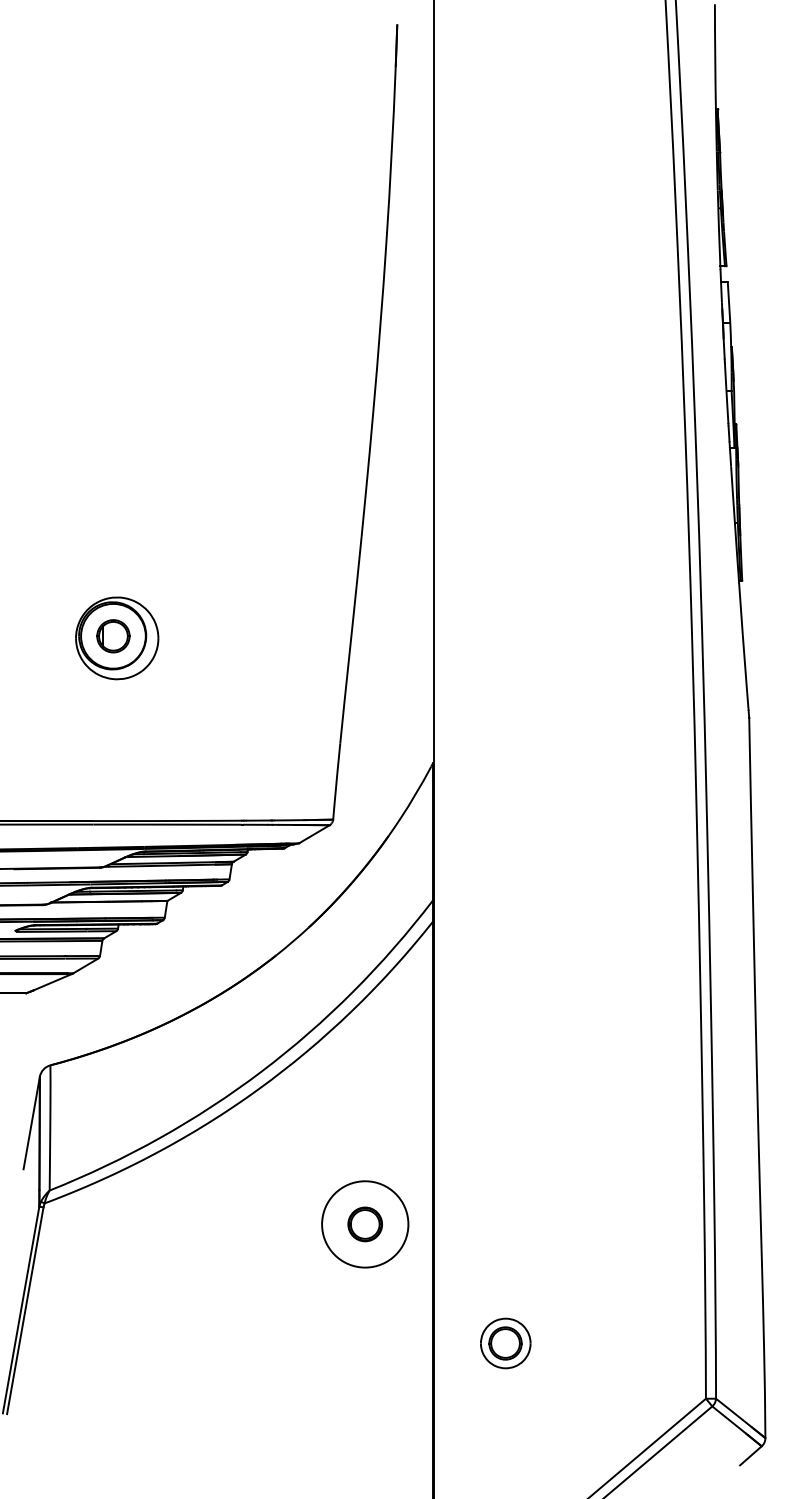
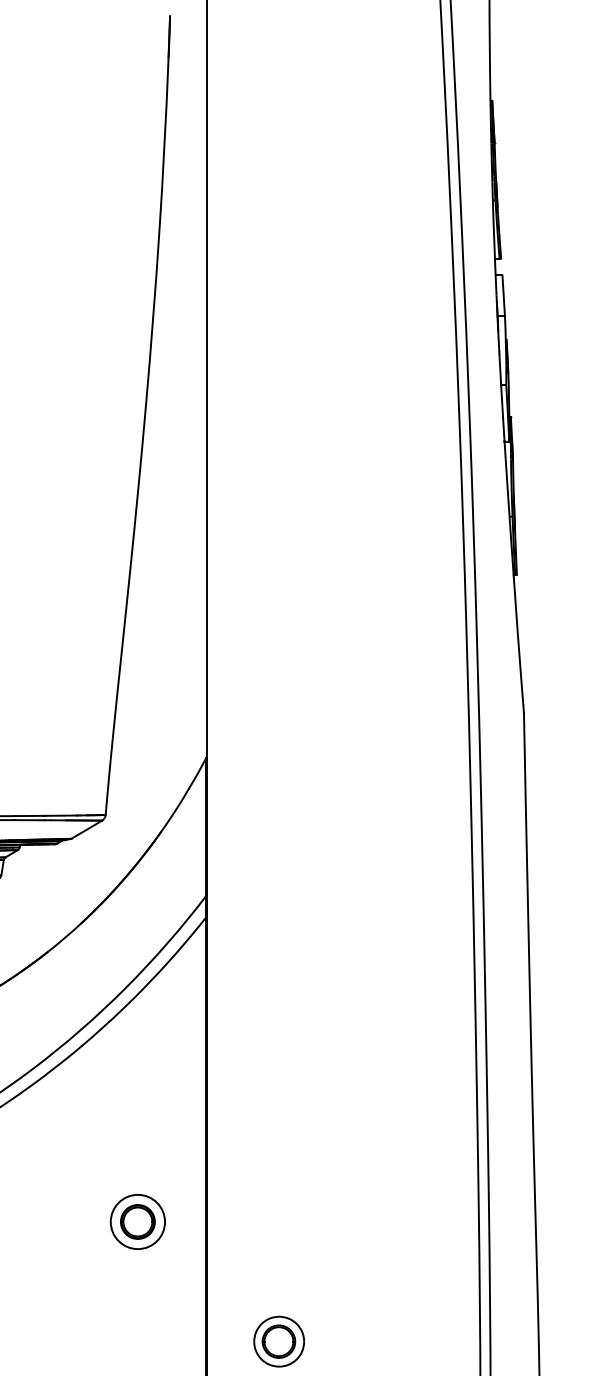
circle: (365, 1224) -> (138, 1222), size x0.62

